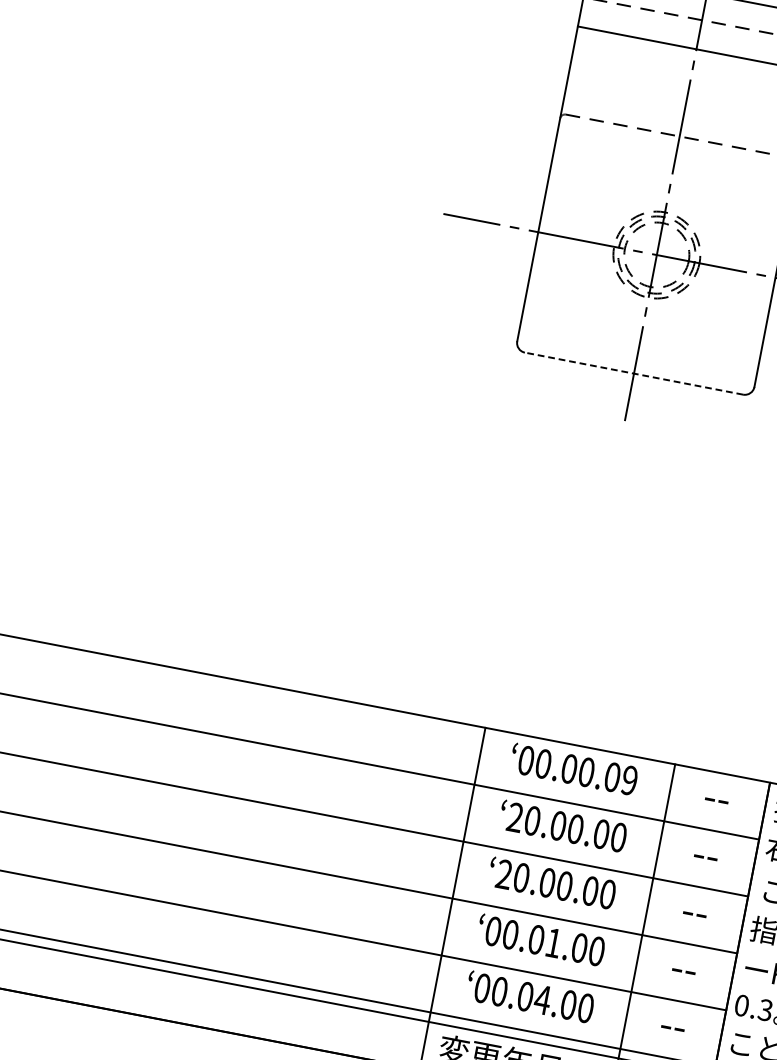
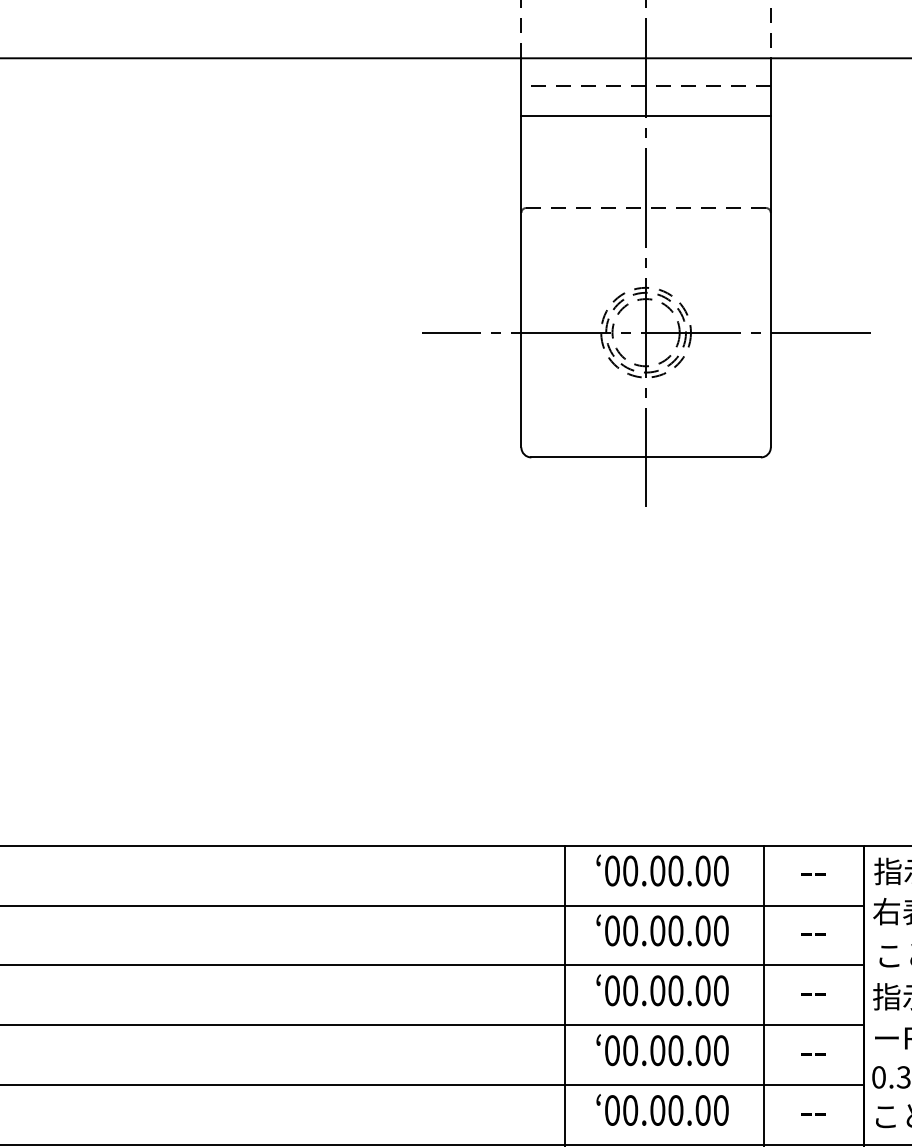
line: (634, 373) -> (646, 457), dashed -> solid
text: (629, 779) -> (720, 870), 00.00.09 -> 00.00.00
text: (515, 817) -> (612, 930), 20.00.00 -> 00.00.00
text: (504, 874) -> (612, 990), 20.00.00 -> 00.00.00
text: (553, 942) -> (675, 1050), 00.01.00 -> 00.00.00
text: (542, 999) -> (675, 1110), 00.04.00 -> 00.00.00

